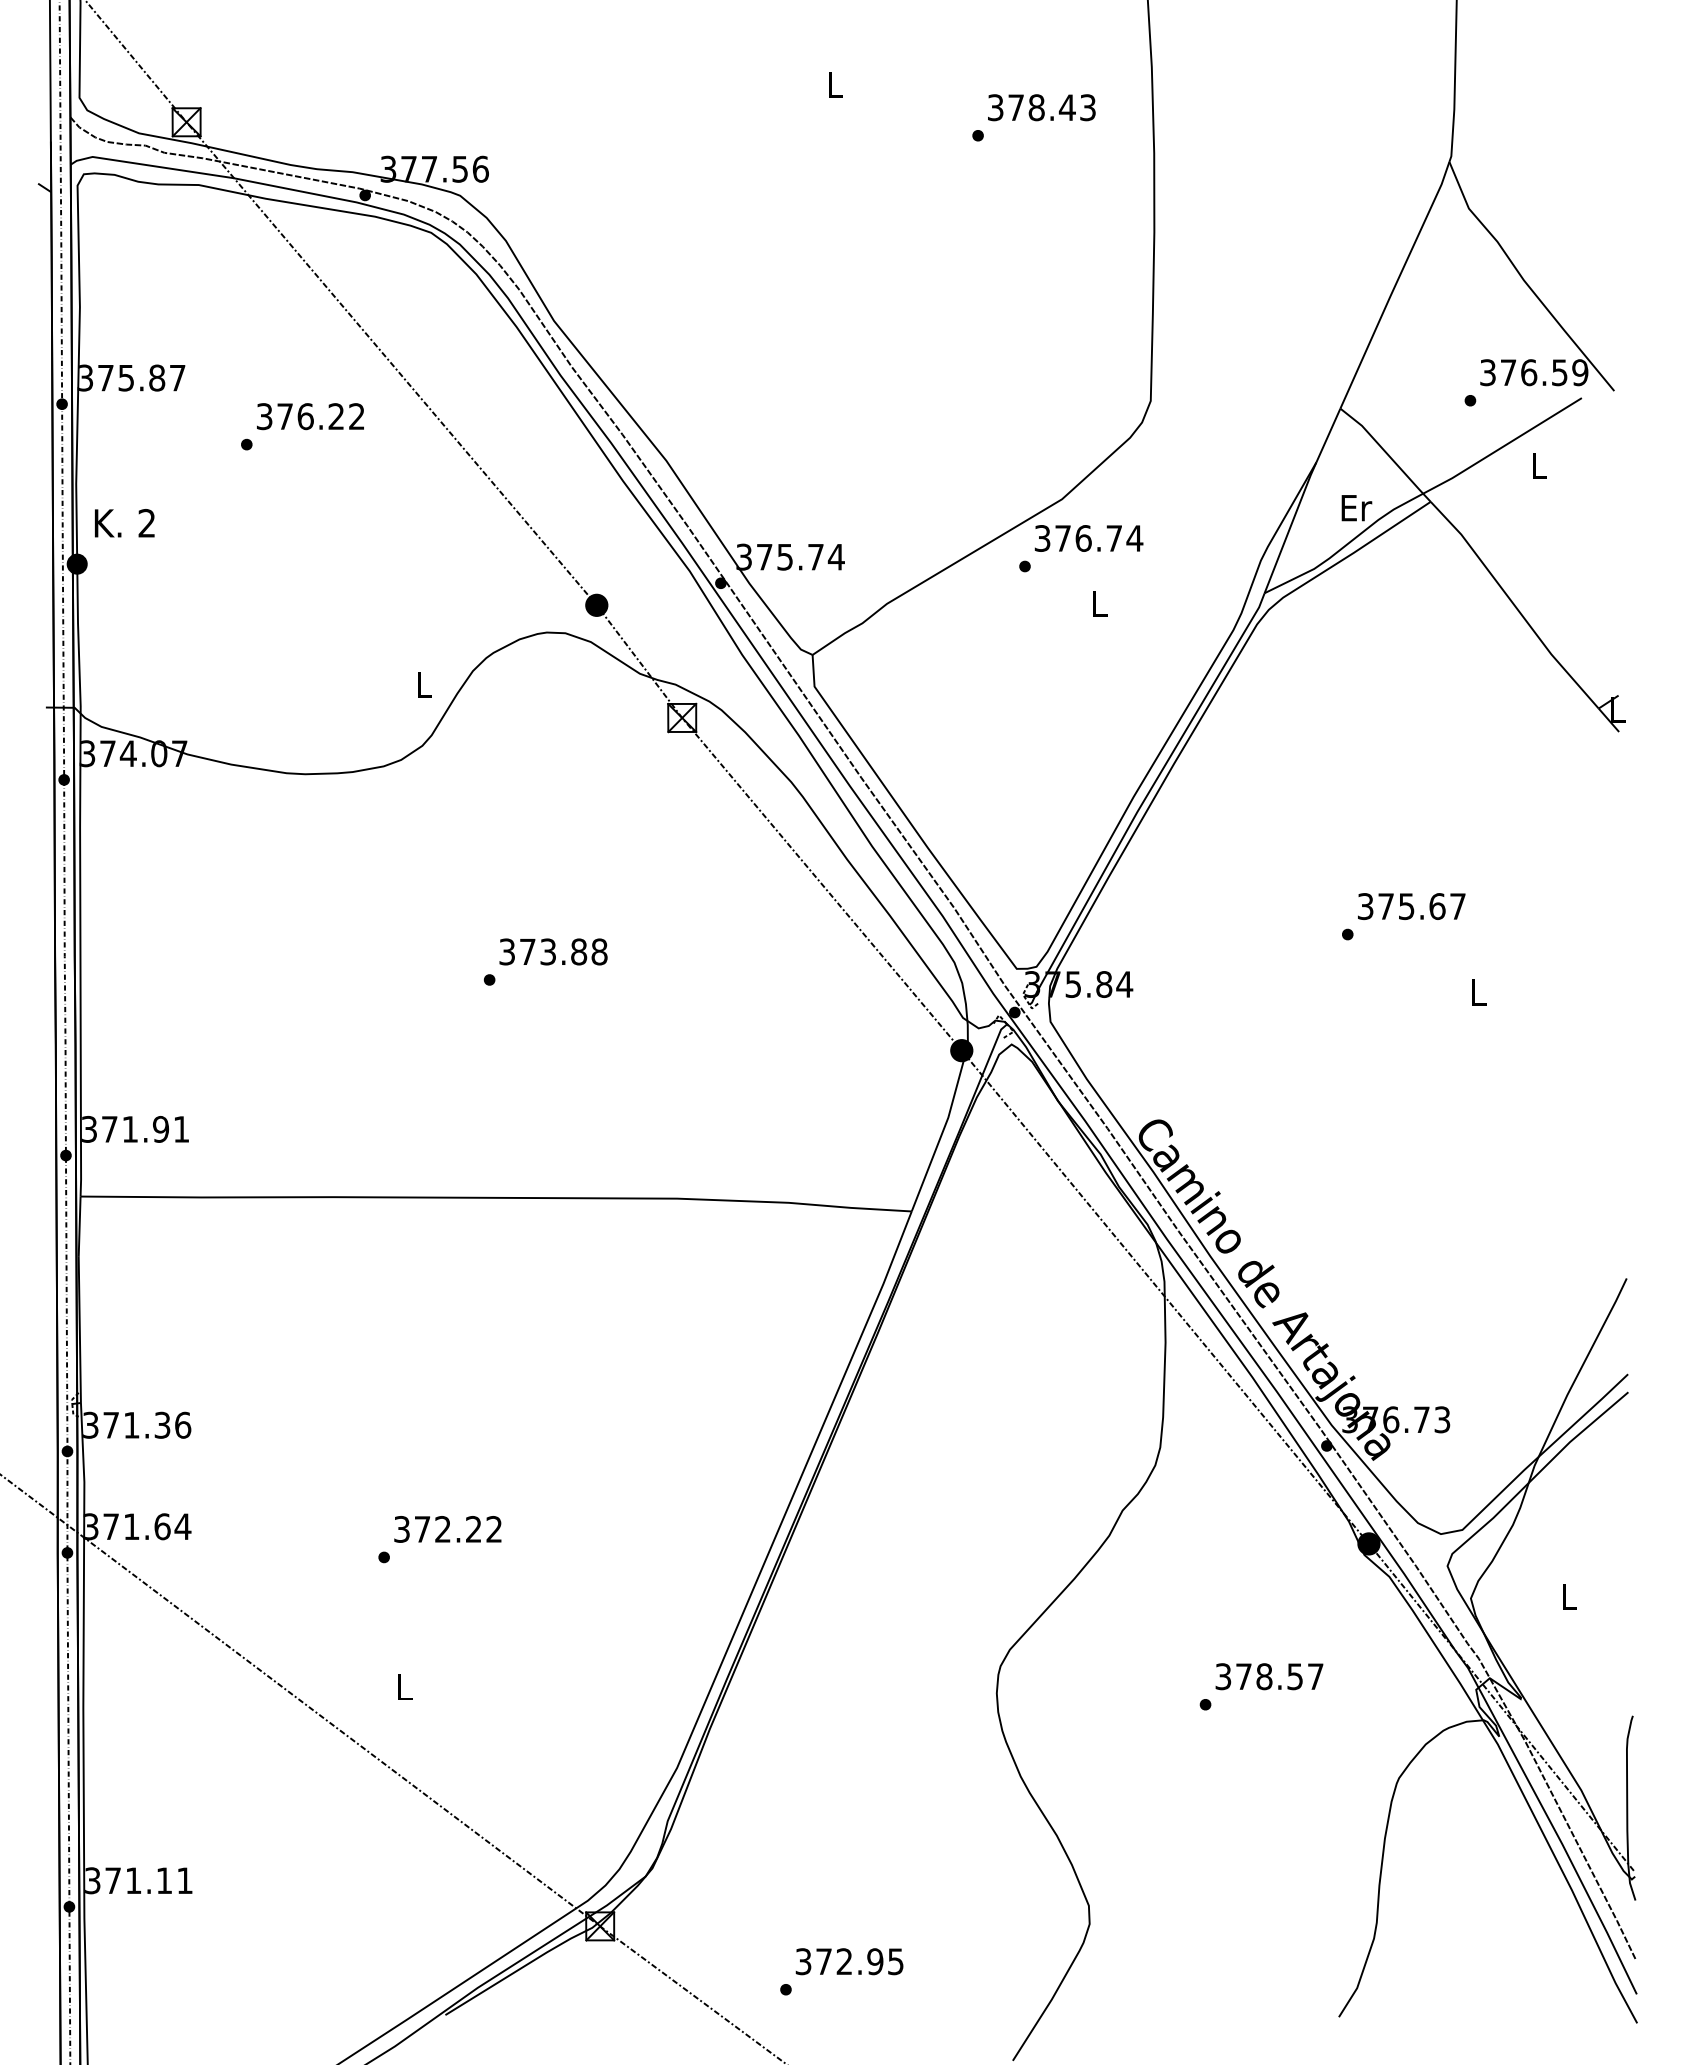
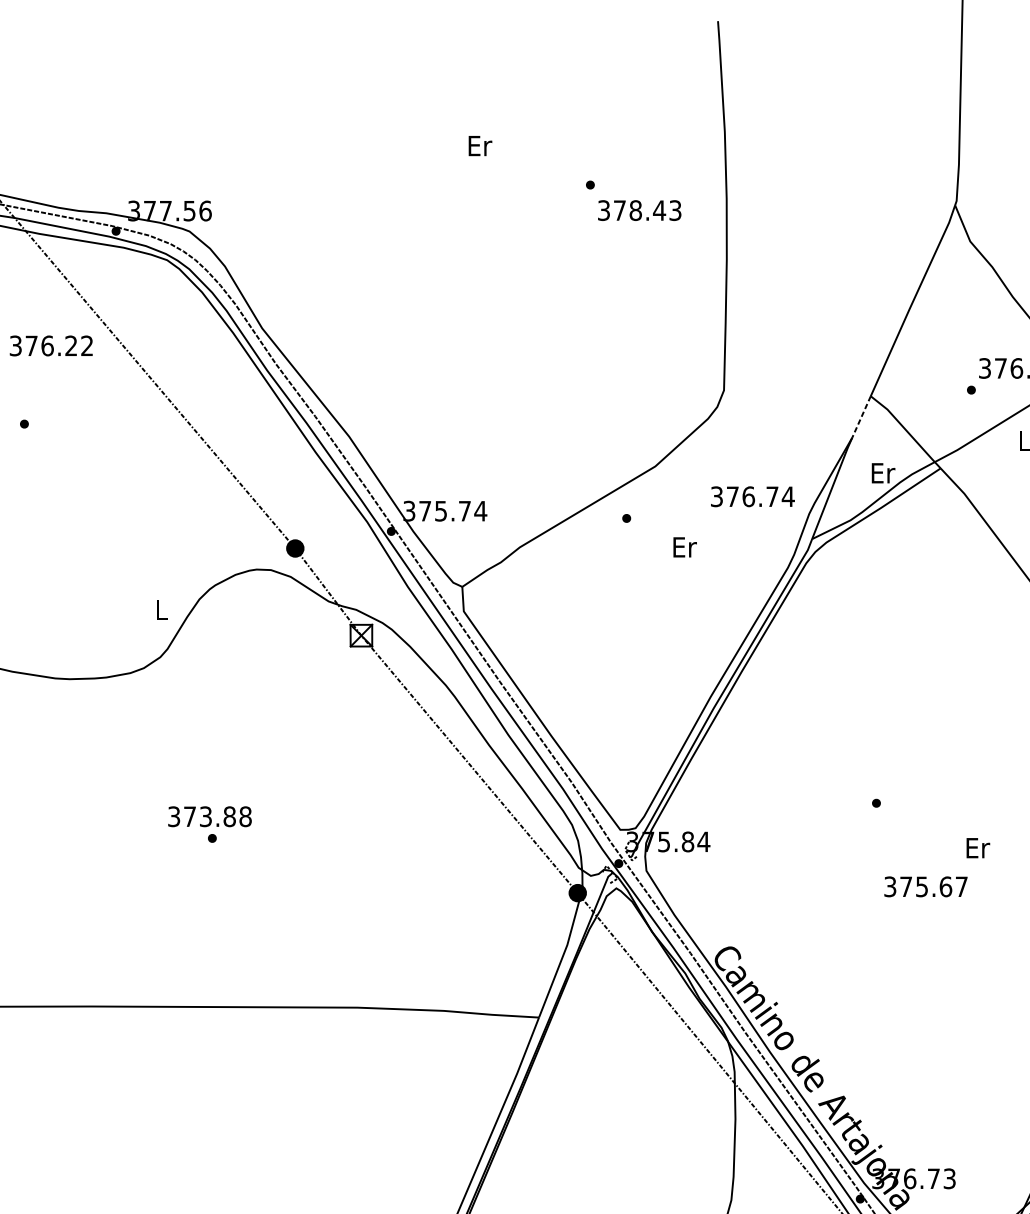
text: (835, 85) -> (480, 146), L -> Er
text: (1041, 107) -> (639, 210), moved
text: (310, 416) -> (51, 345), moved
line: (1328, 435) -> (861, 417), solid -> dashed
text: (1088, 538) -> (752, 496), moved
text: (1100, 603) -> (685, 547), L -> Er
text: (1411, 906) -> (925, 886), moved
text: (553, 951) -> (209, 816), moved
text: (1479, 992) -> (978, 848), L -> Er

